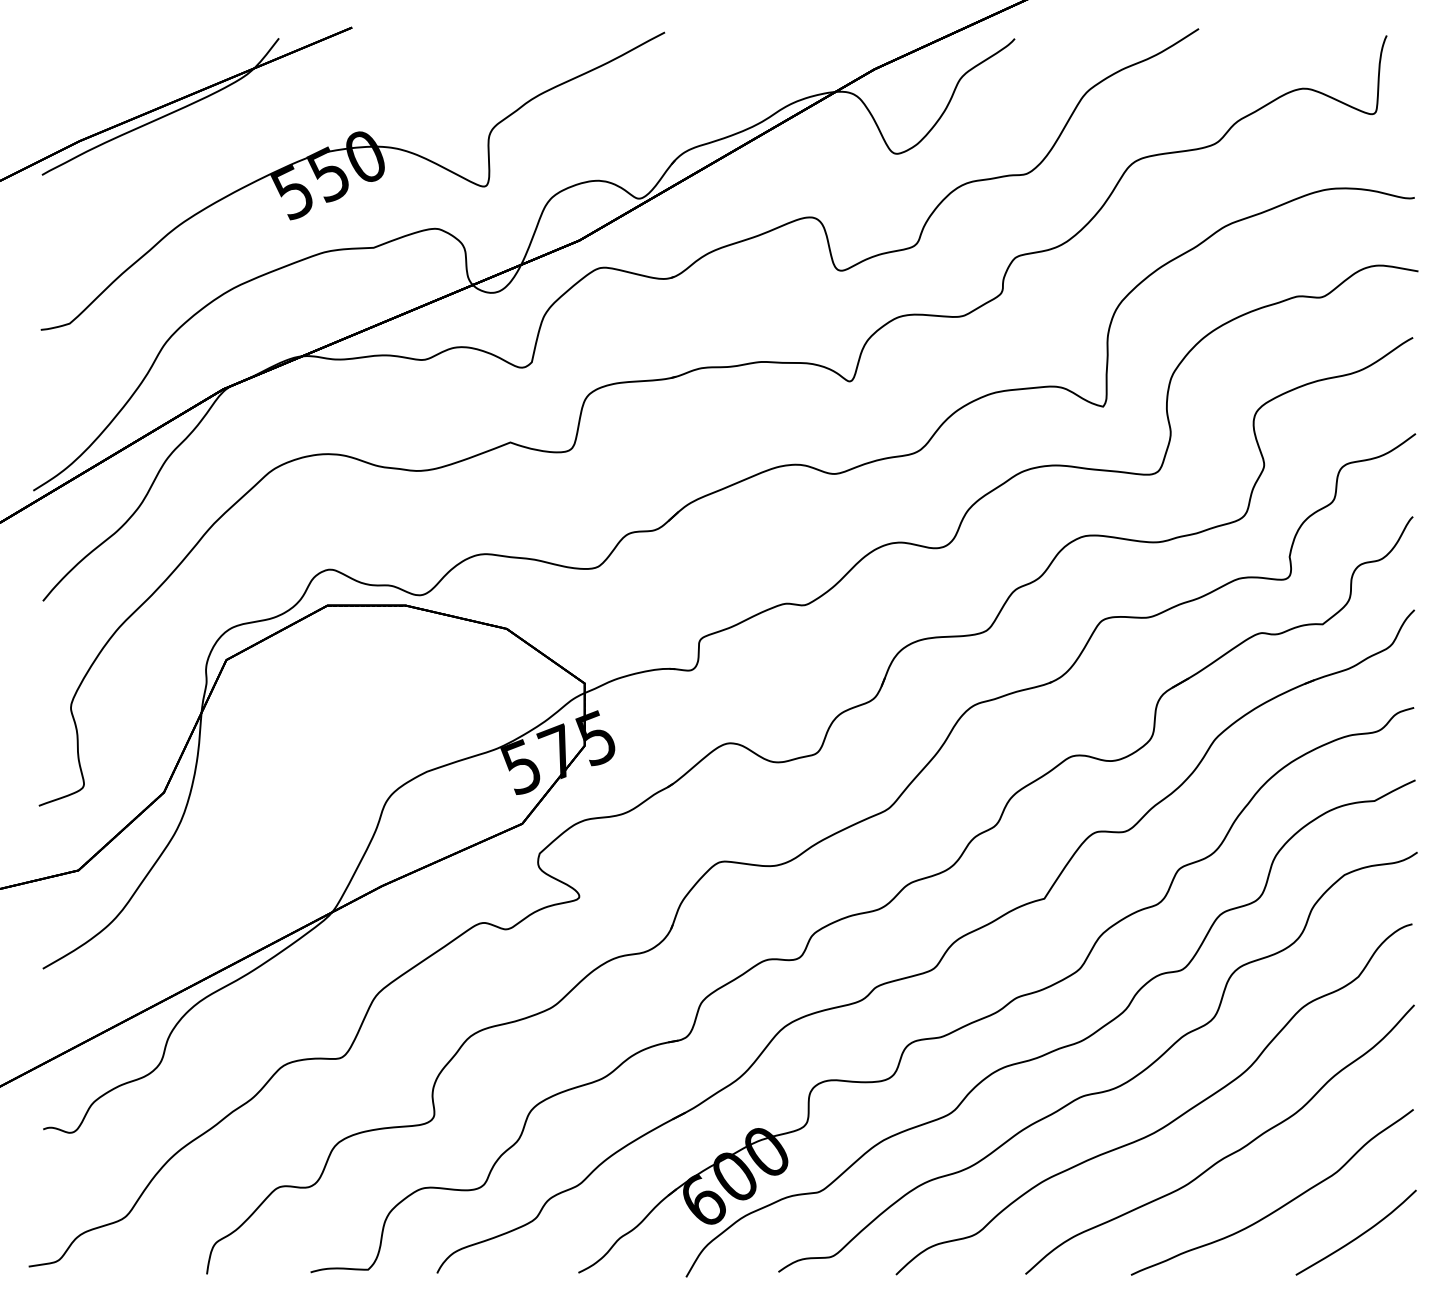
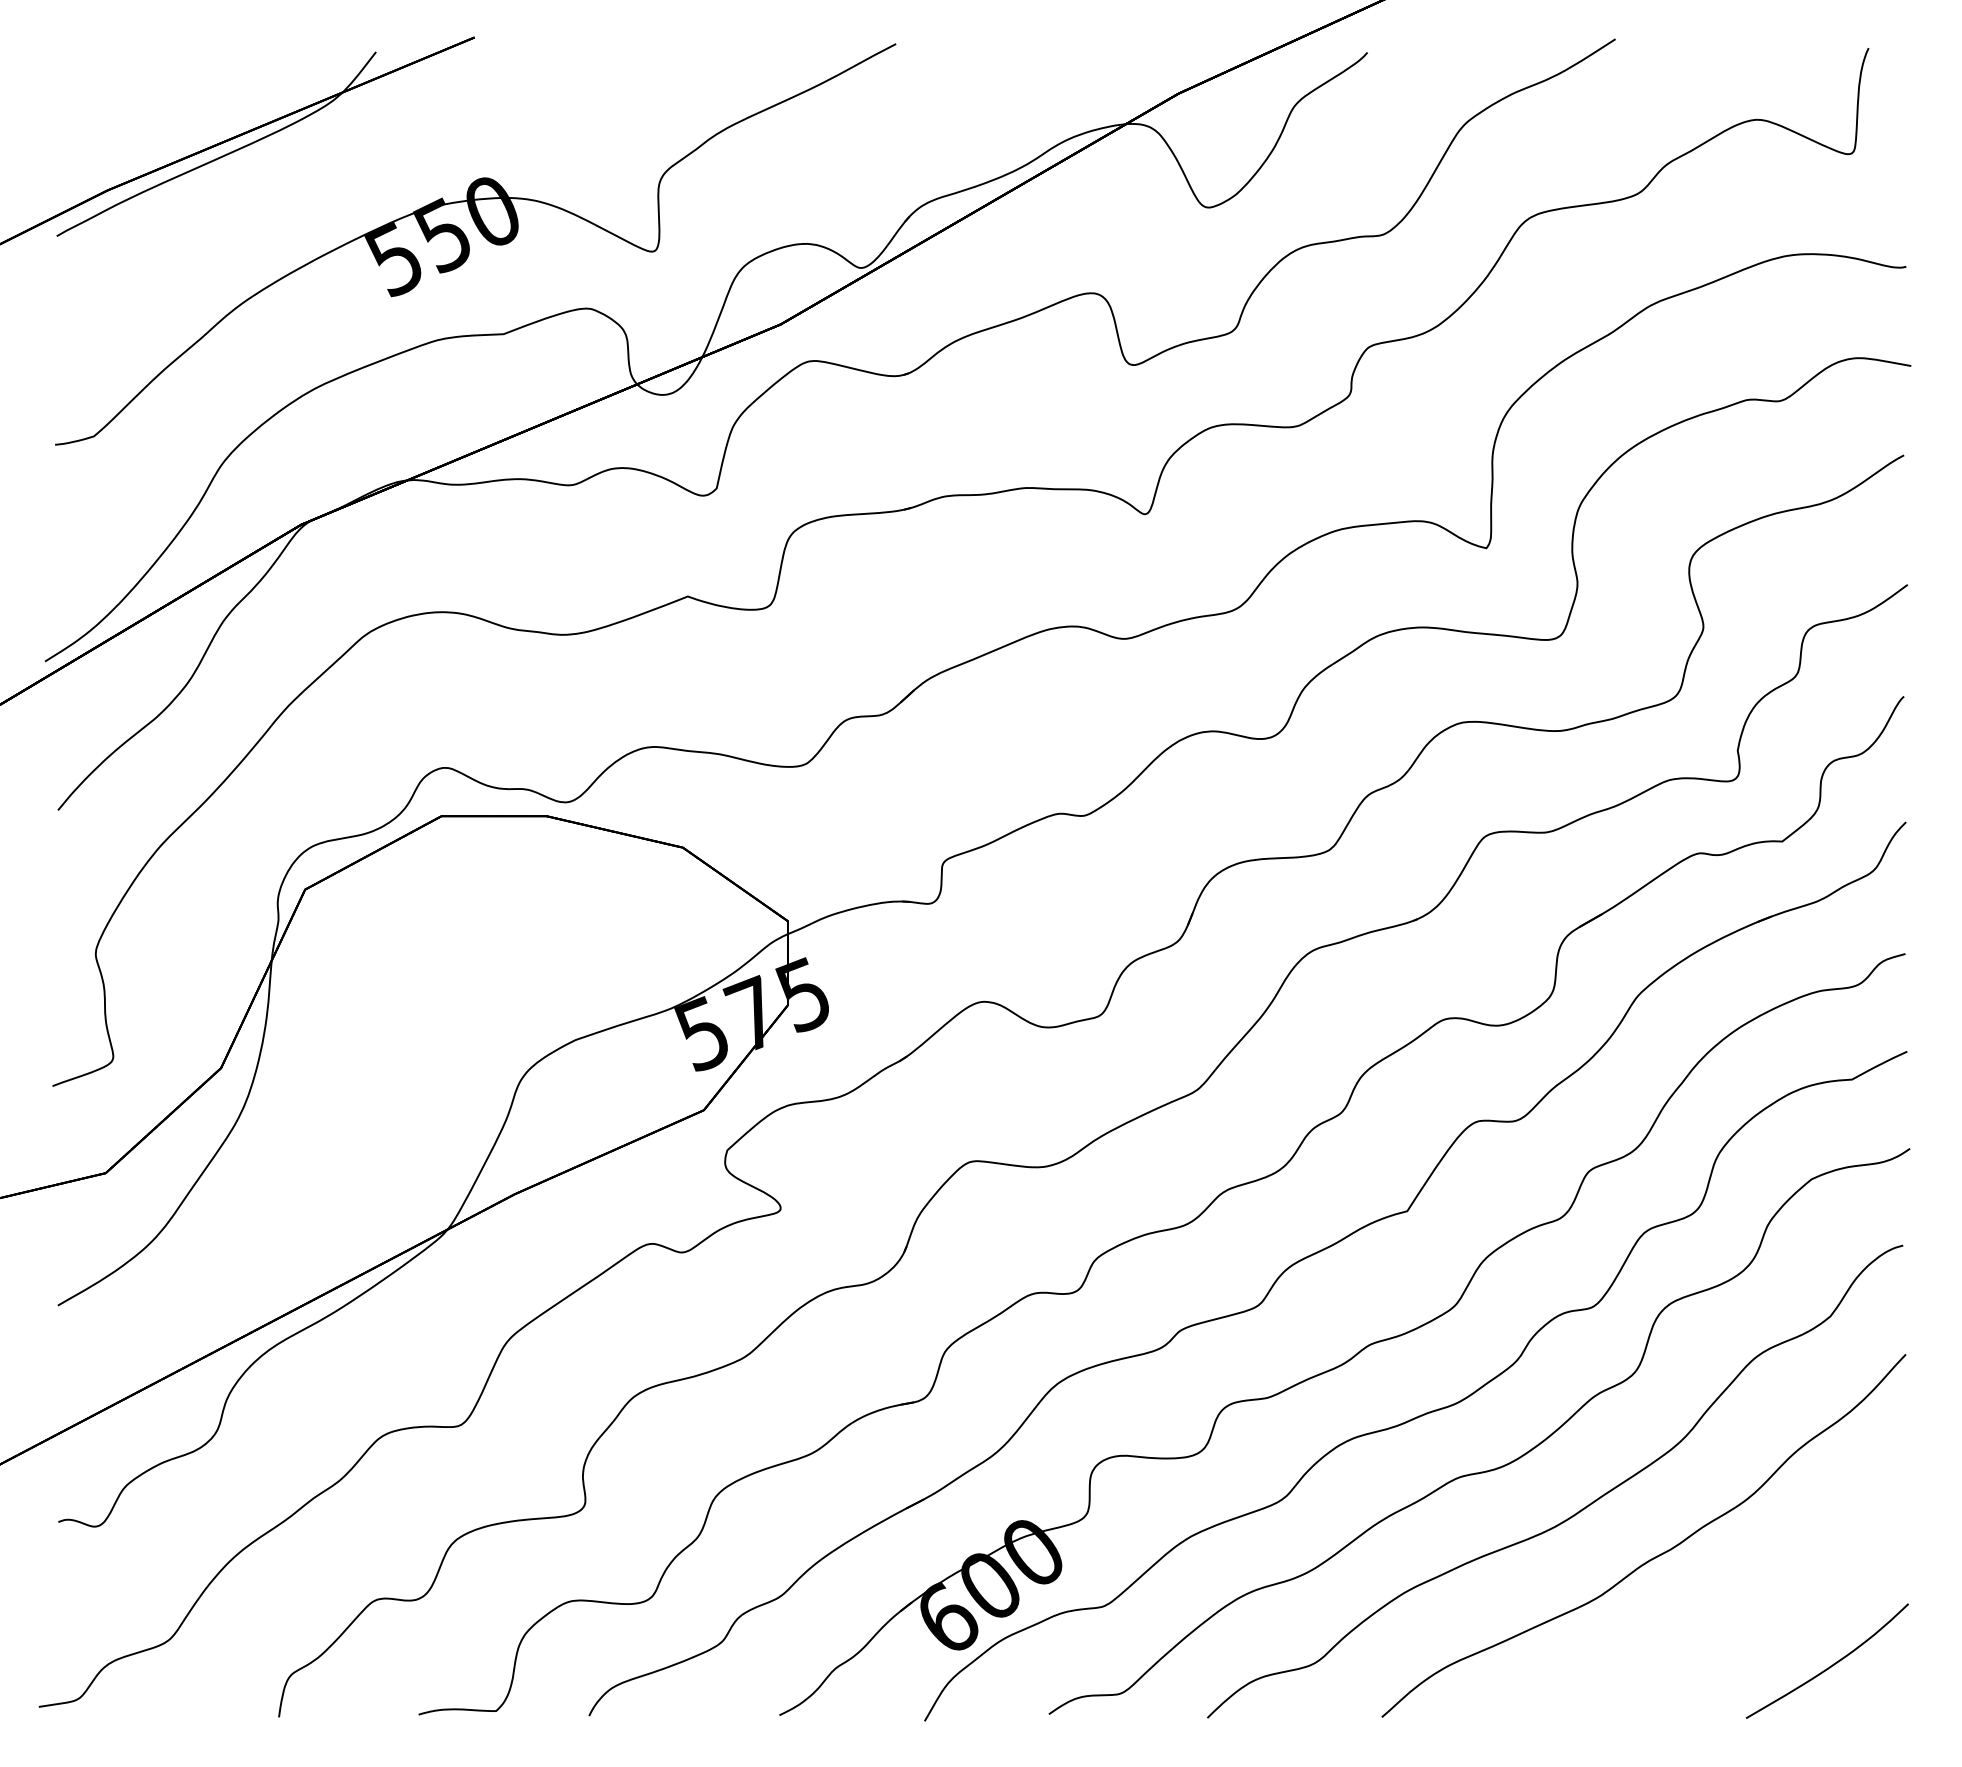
part: (1280, 1206) -> (1725, 1626), removed

